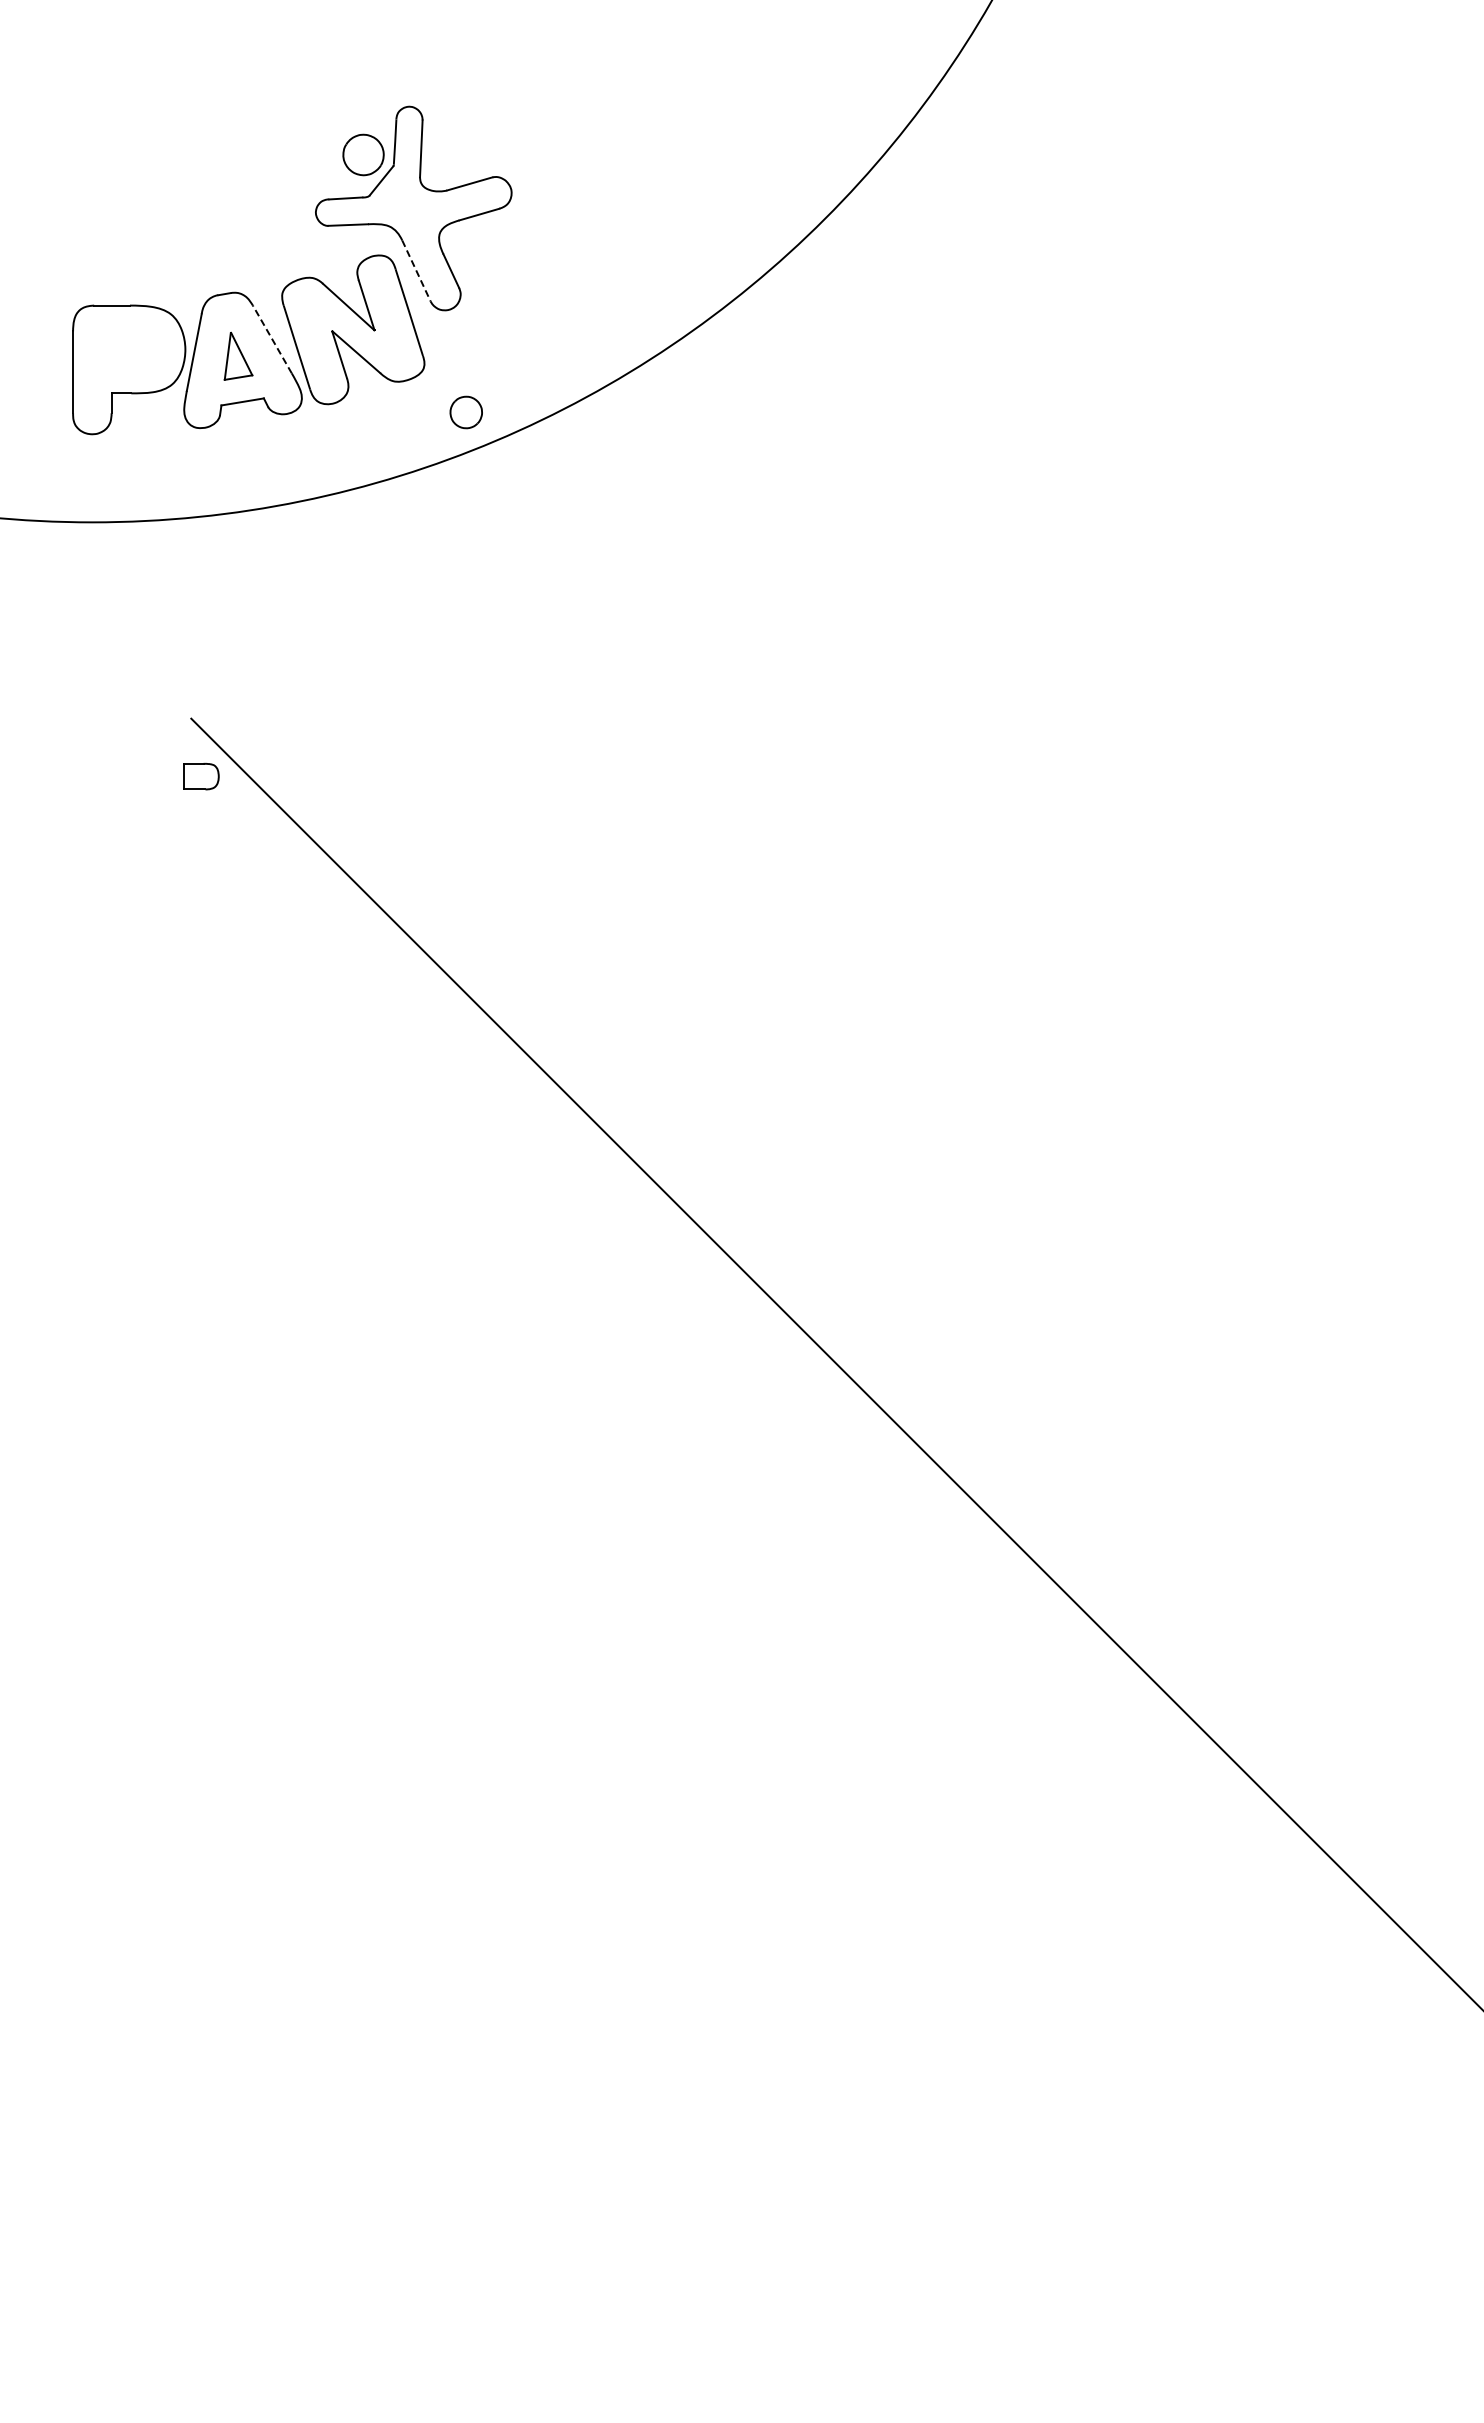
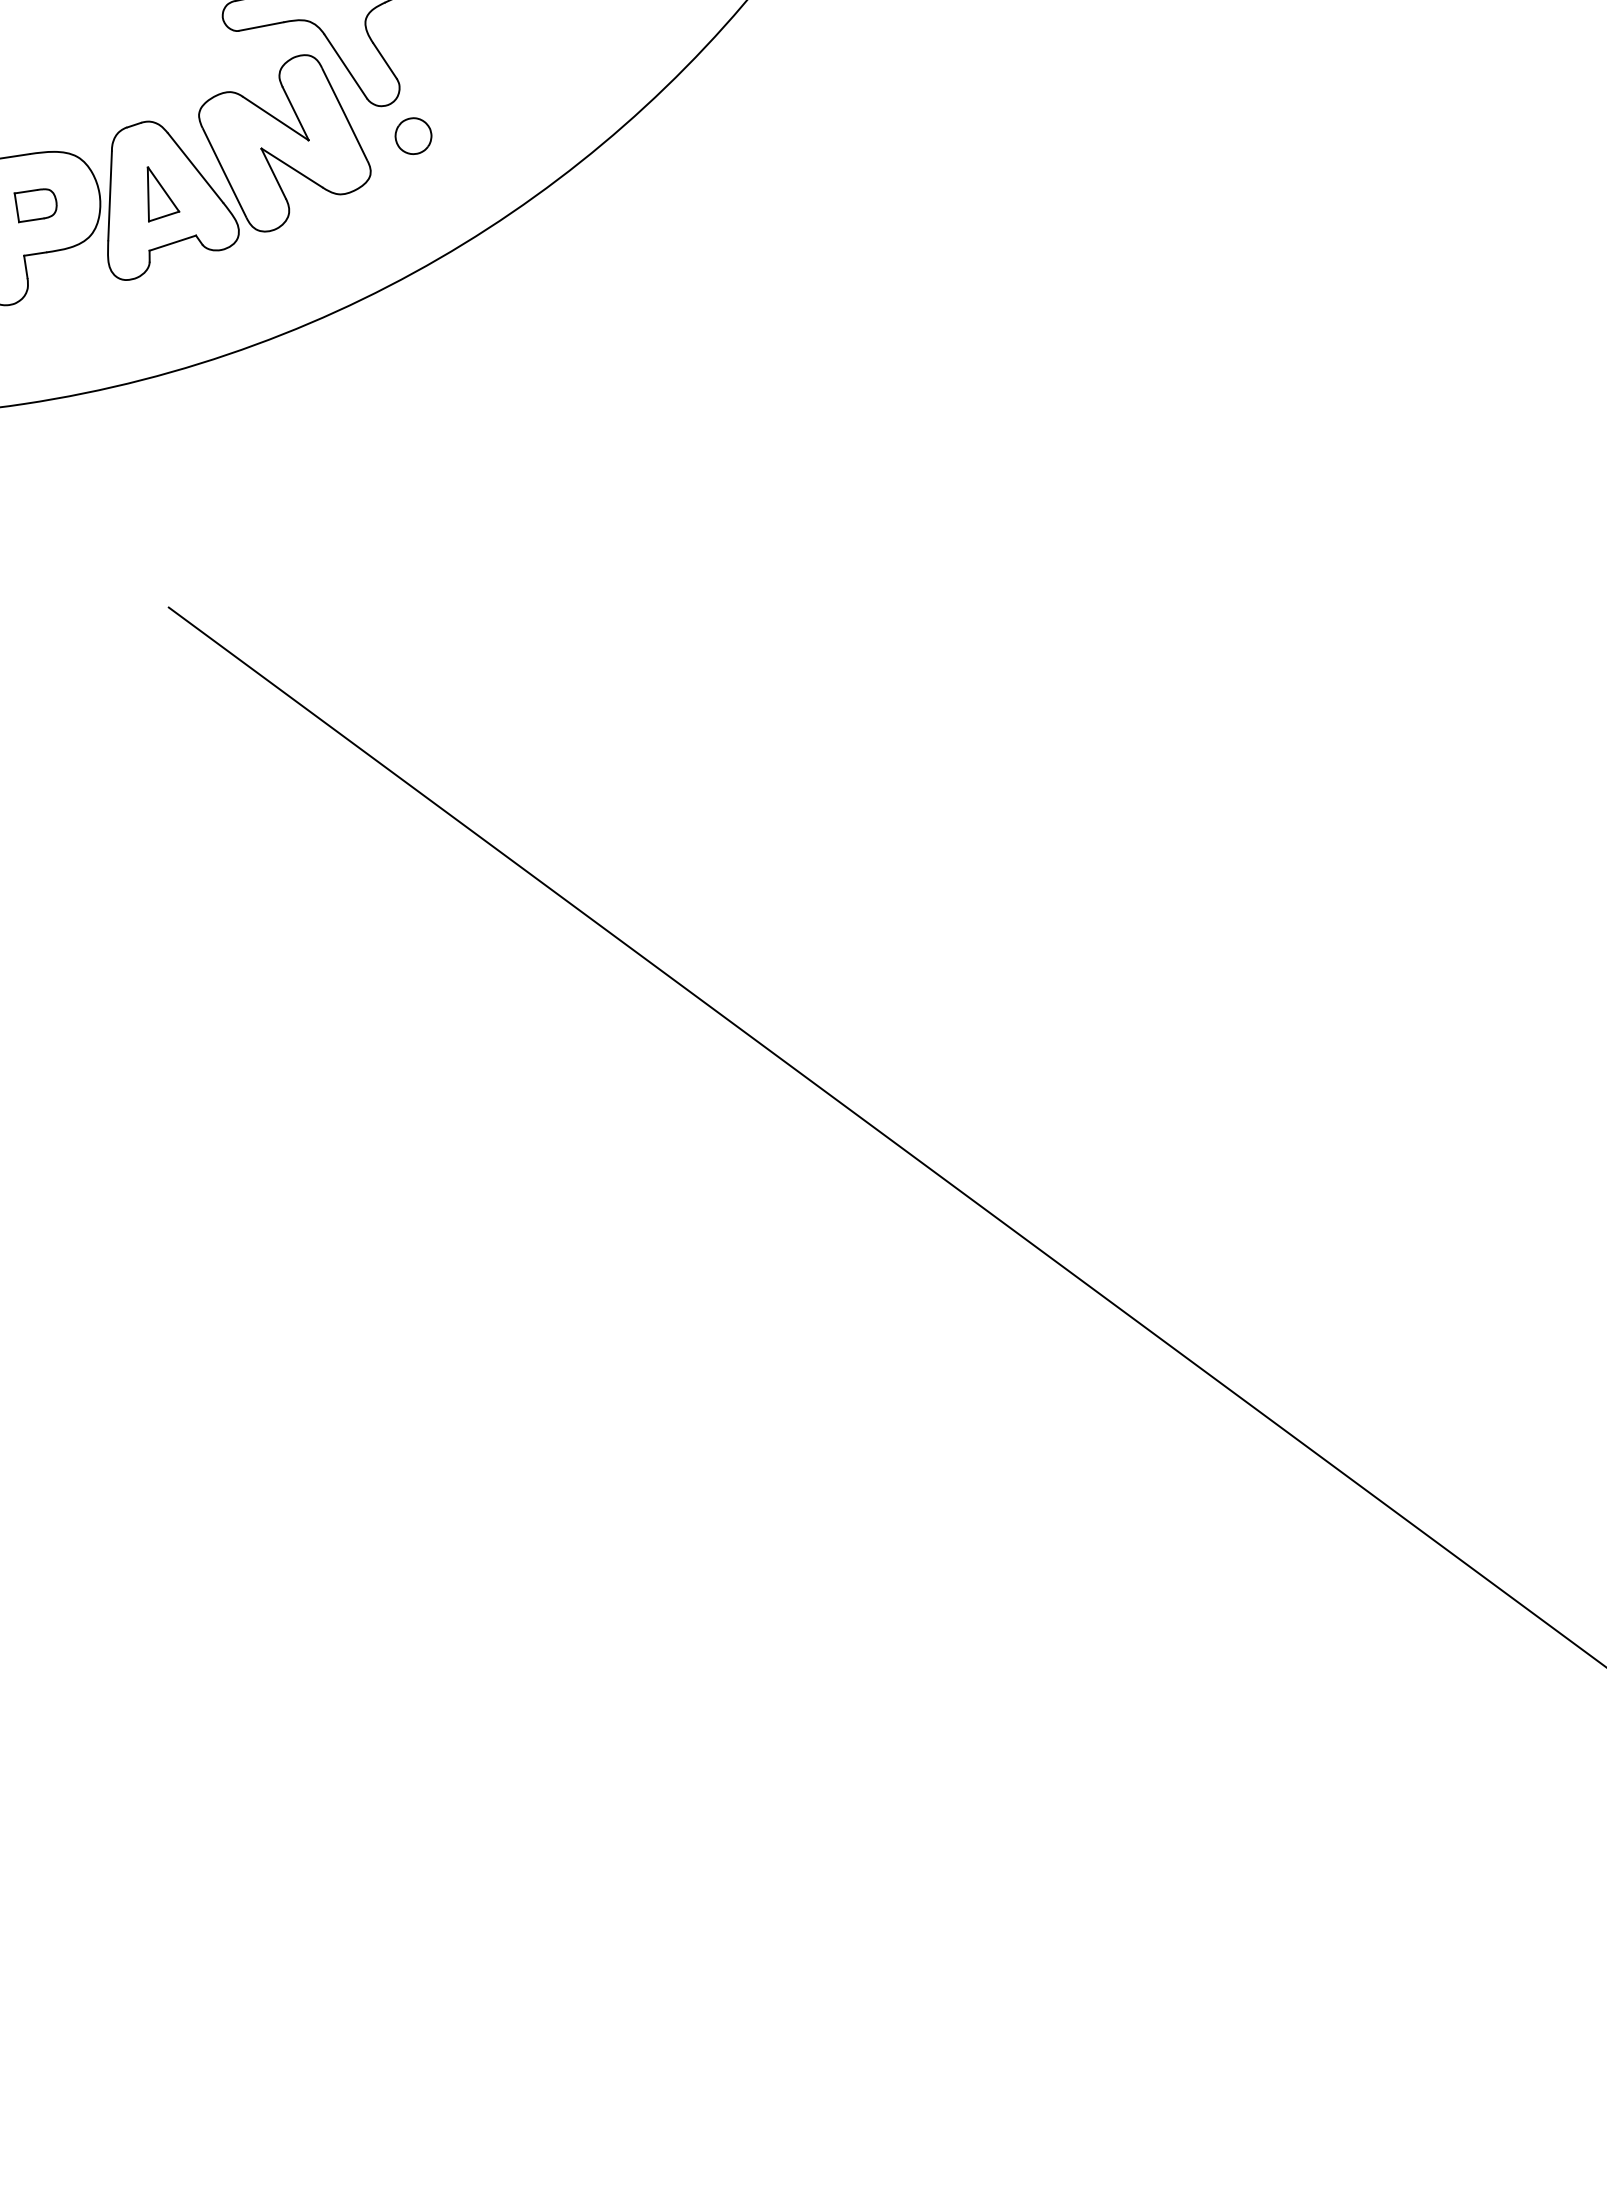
line: (416, 270) -> (345, 66), dashed -> solid
line: (272, 339) -> (195, 167), dashed -> solid
part: (465, 412) -> (412, 136), moved
part: (201, 776) -> (36, 204), moved

